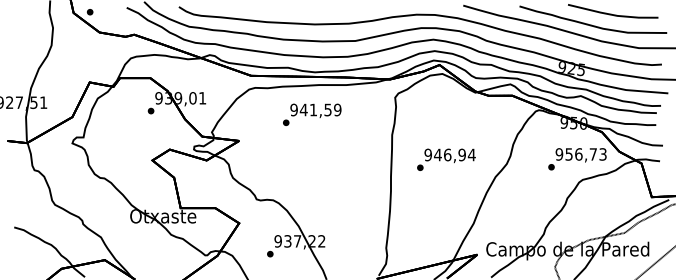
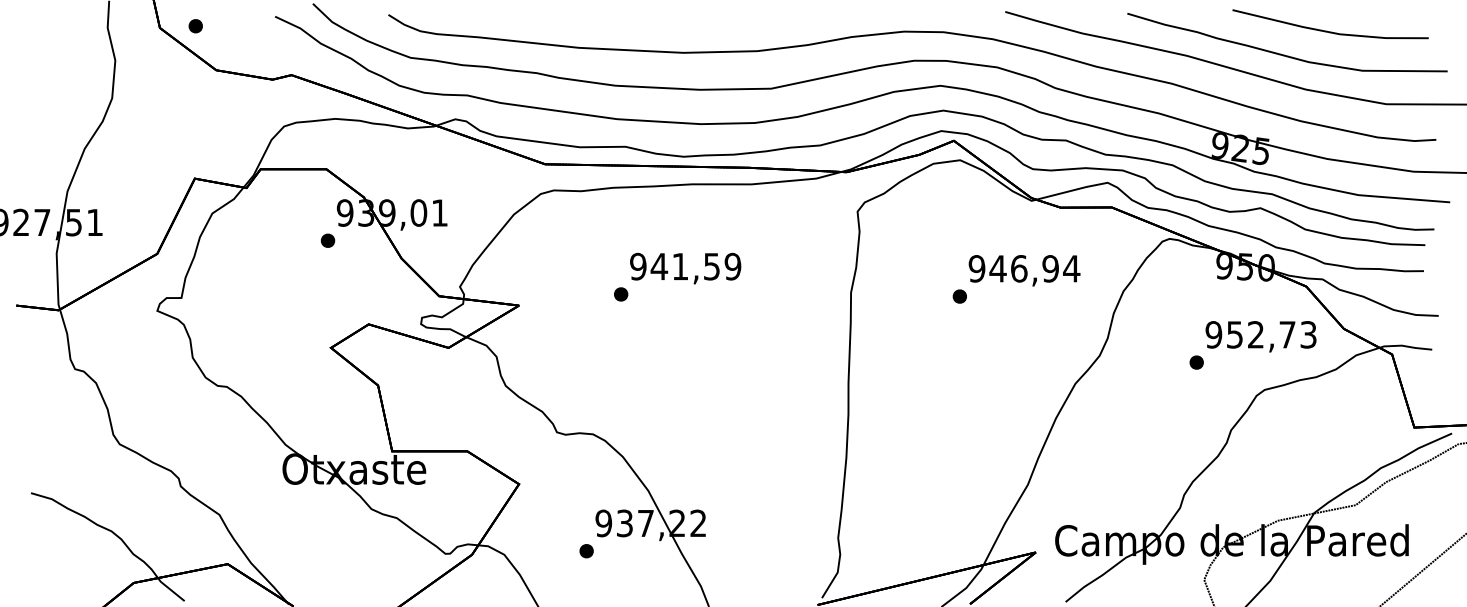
text: (312, 114) -> (678, 276), moved
text: (578, 154) -> (1255, 334), 956,73 -> 952,73
text: (446, 159) -> (1016, 278), moved

